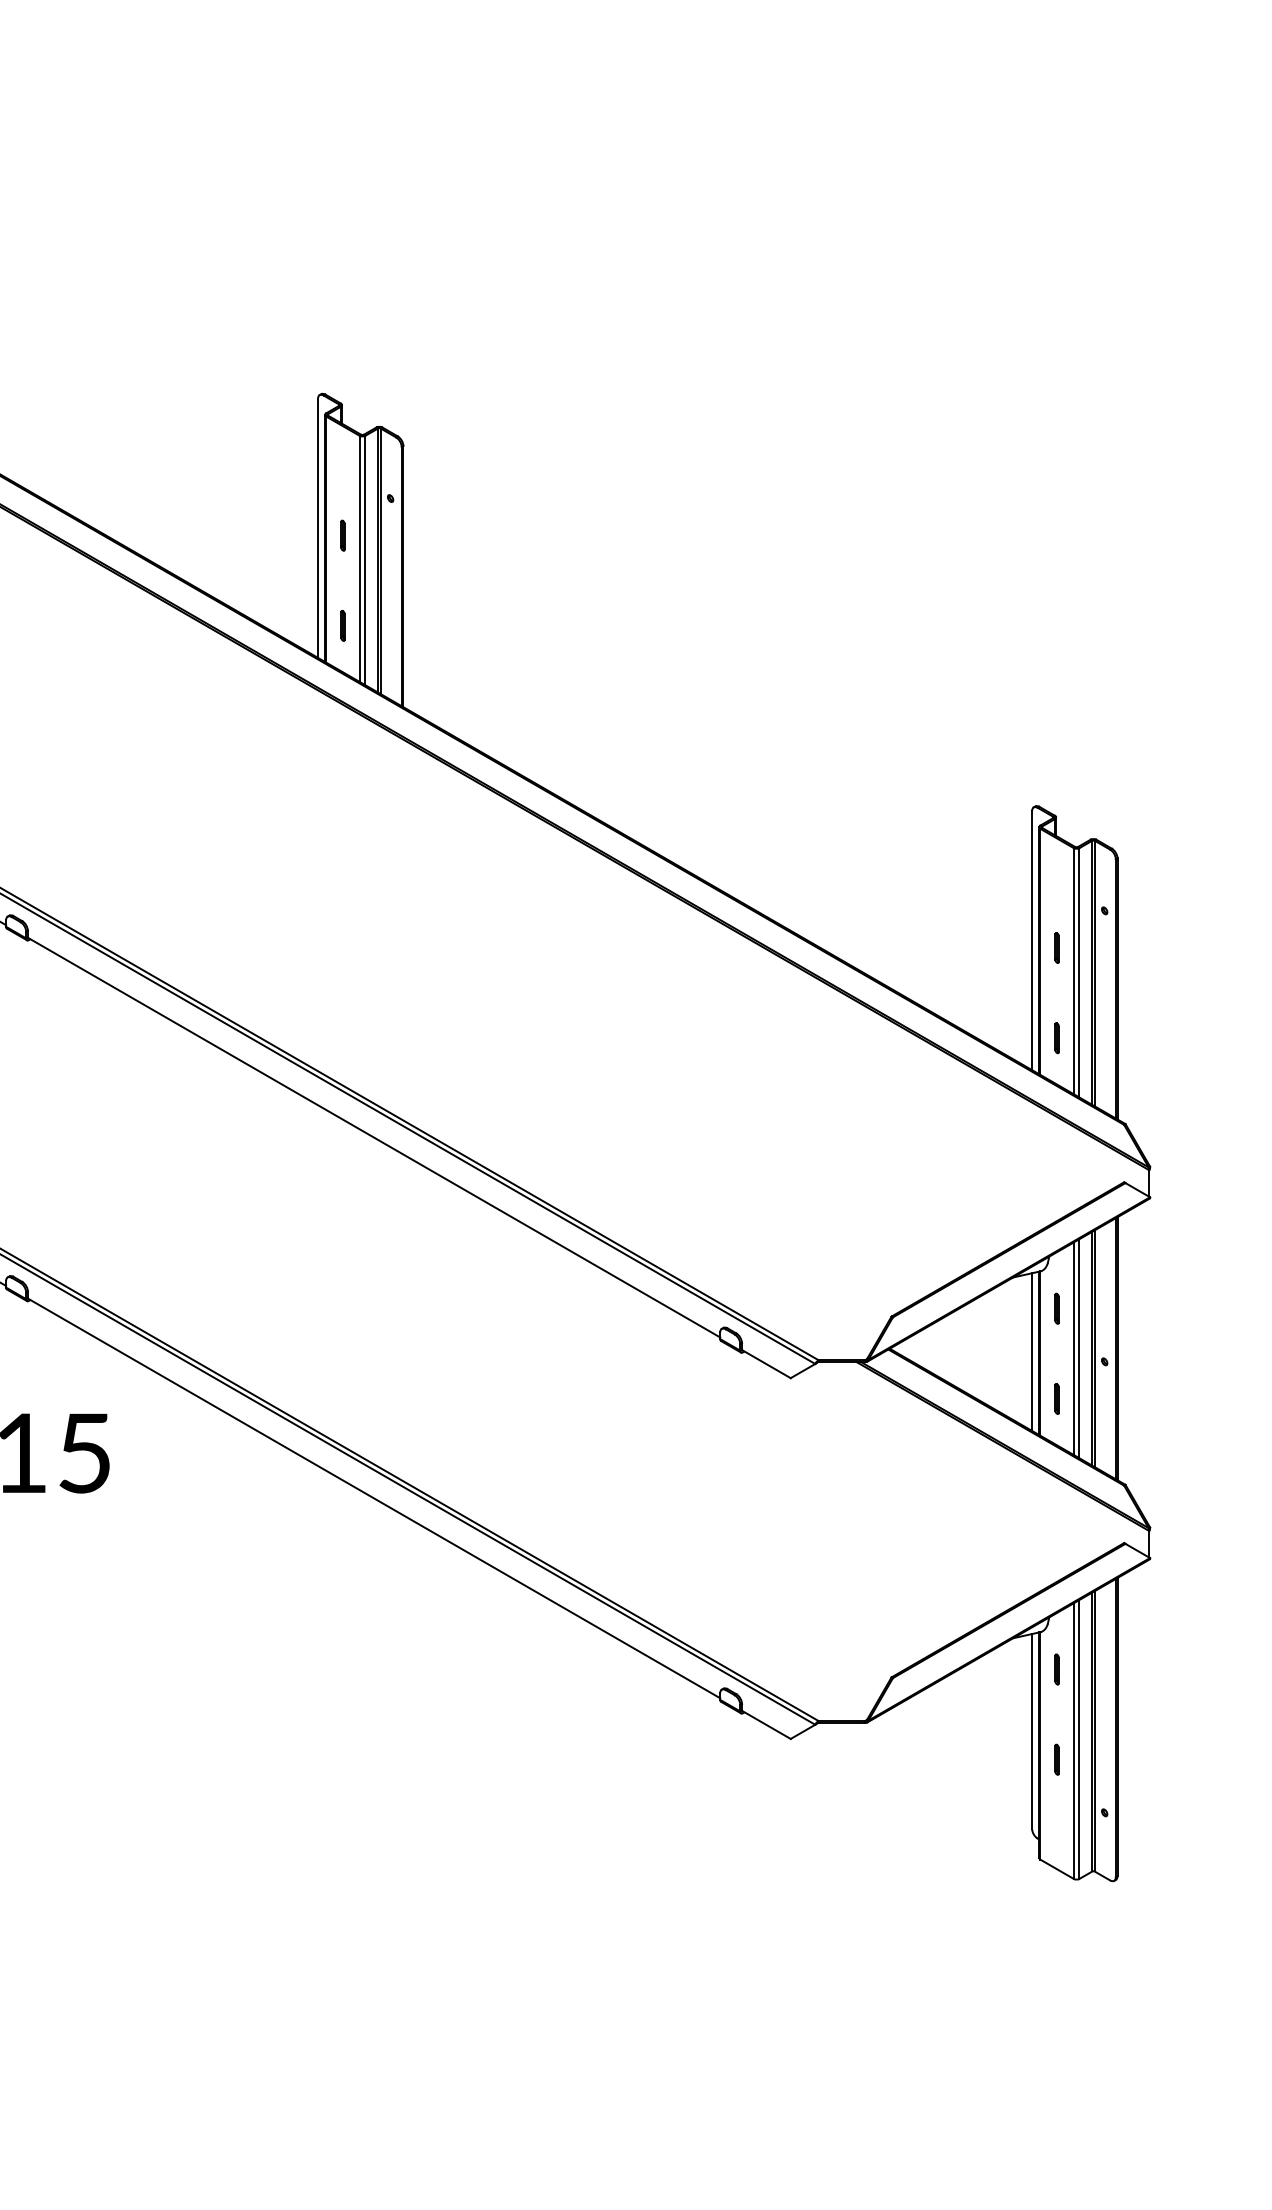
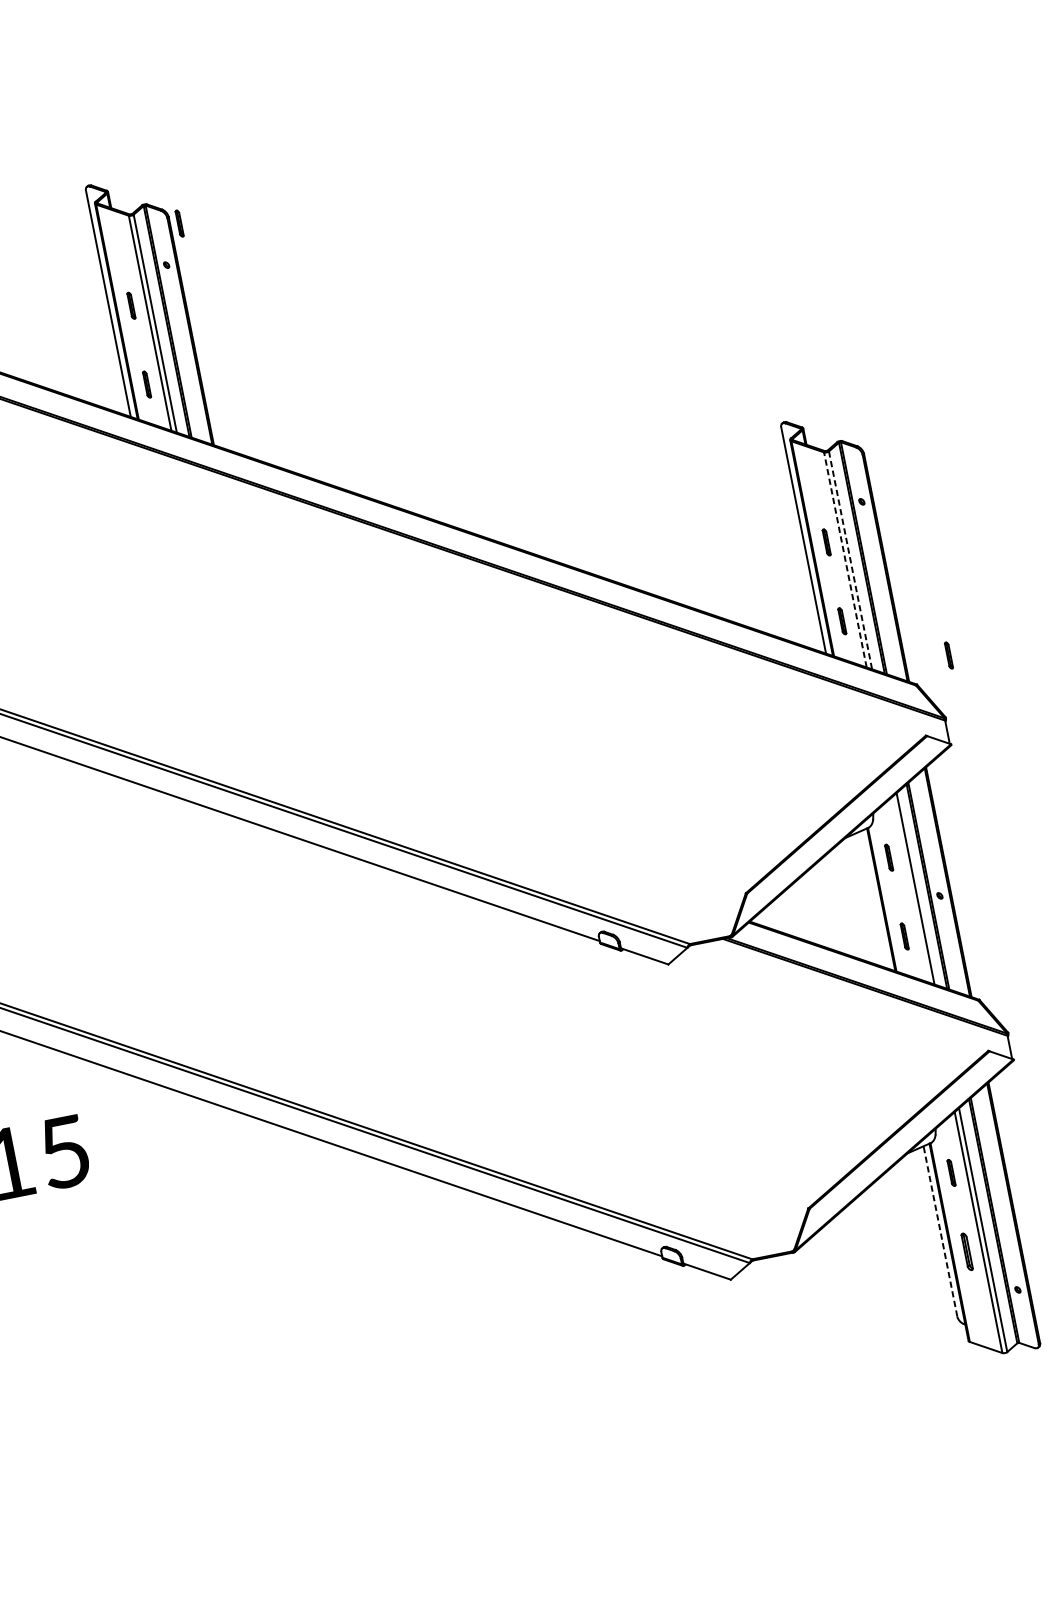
part: (413, 455) -> (179, 223), added
line: (1073, 970) -> (844, 559), solid -> dashed
line: (1079, 972) -> (850, 560), solid -> dashed
part: (1166, 1099) -> (948, 655), added
line: (1073, 1348) -> (910, 889), removed
line: (1032, 1351) -> (875, 899), removed
line: (1032, 1730) -> (940, 1230), solid -> dashed
part: (1056, 1759) -> (966, 1251), size x1.4

